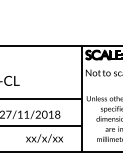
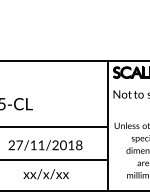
text: (44, 138) -> (45, 174), moved

